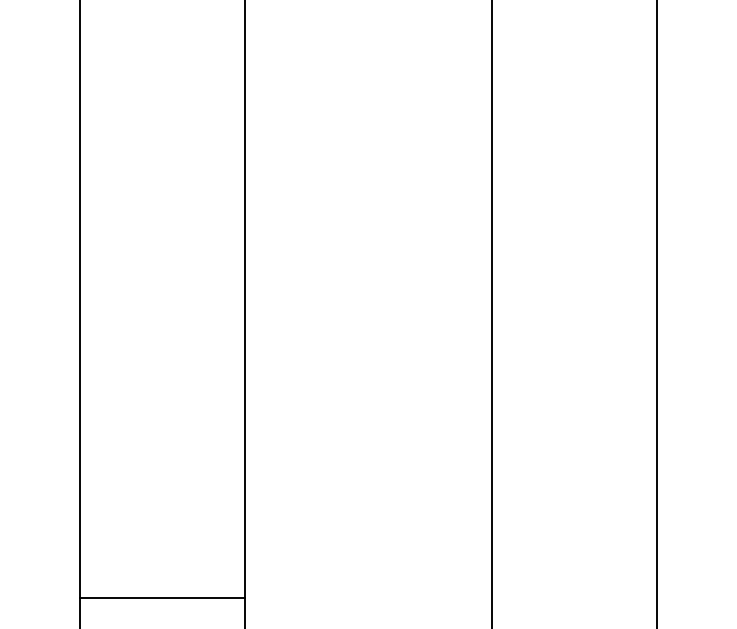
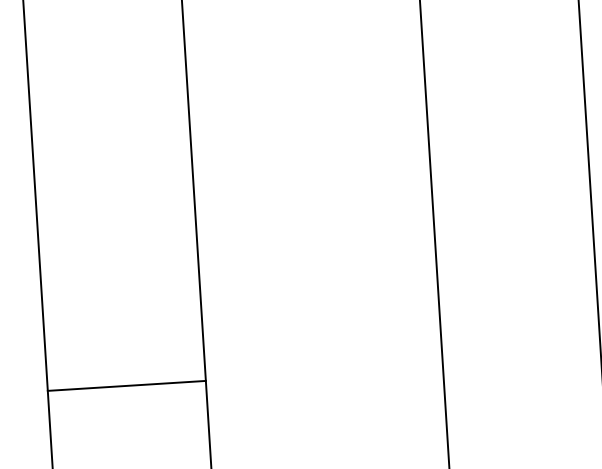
line: (162, 598) -> (126, 386), moved

